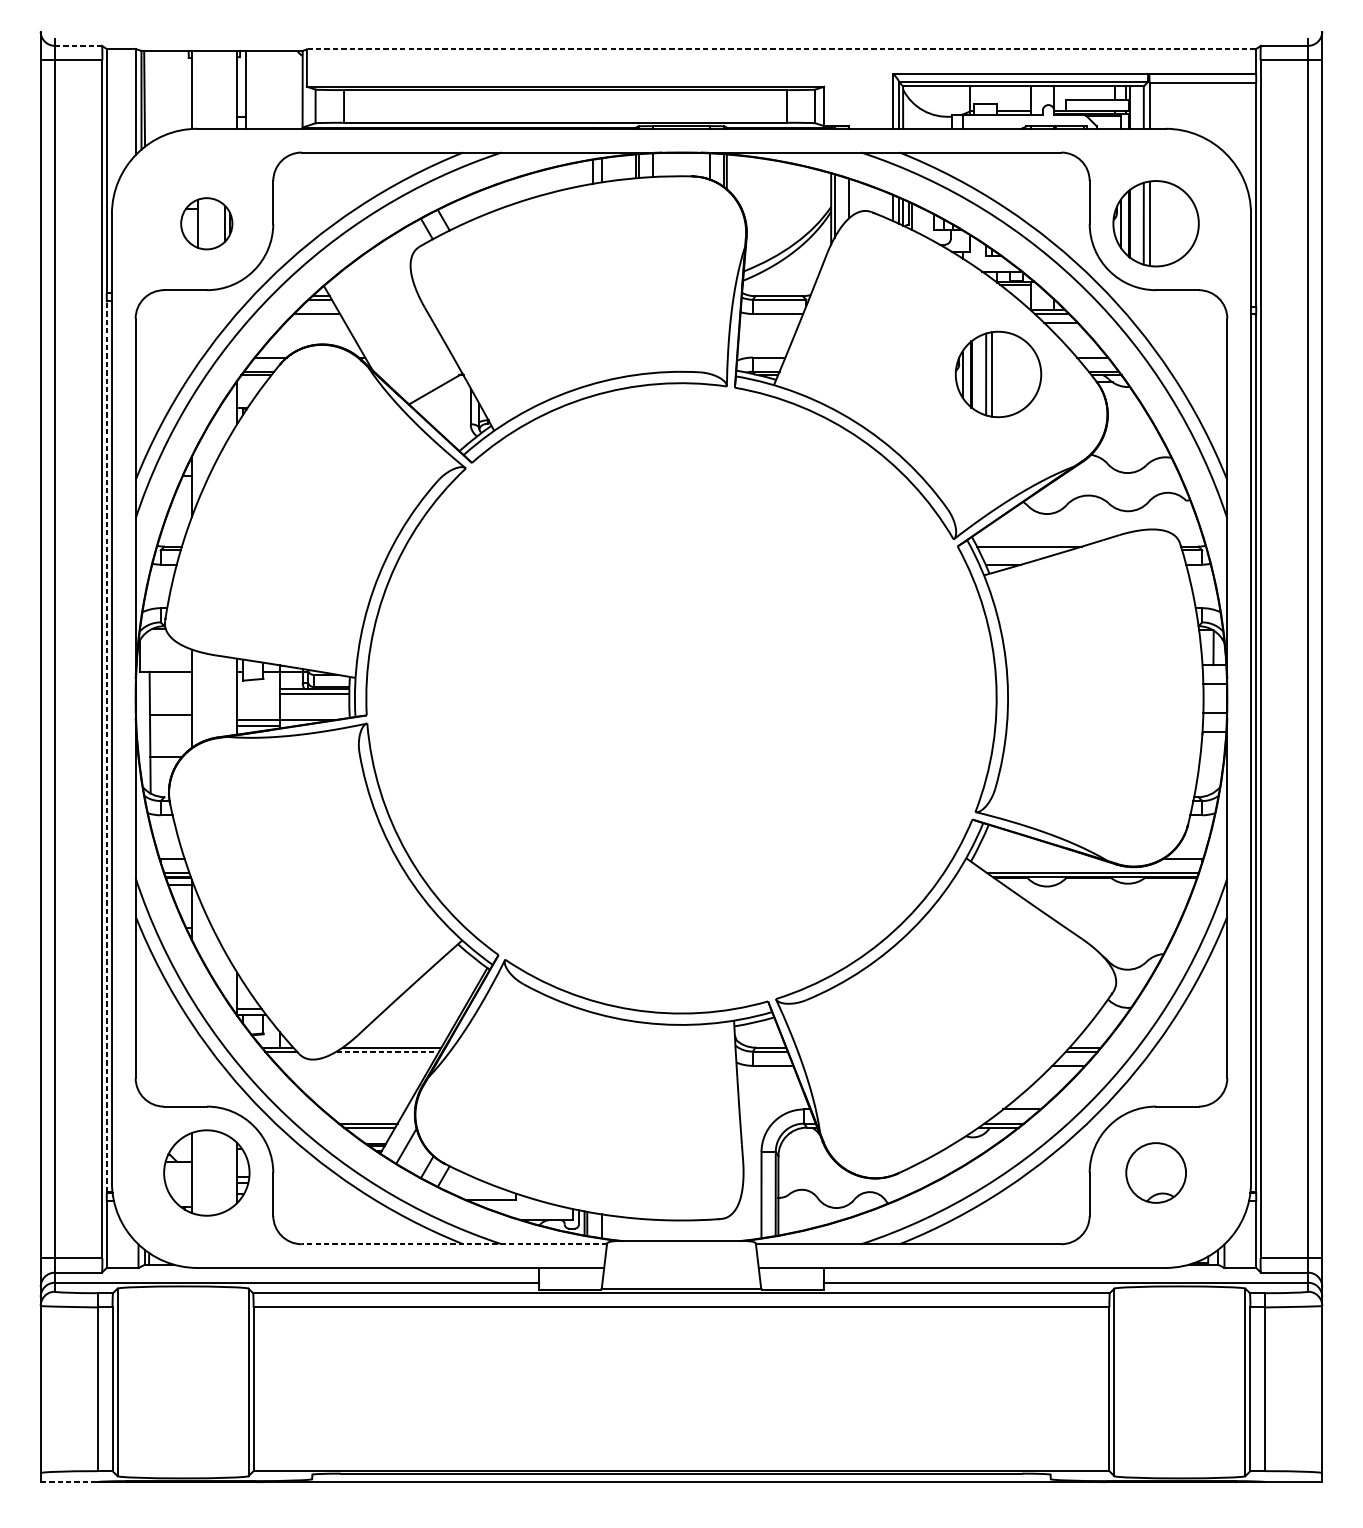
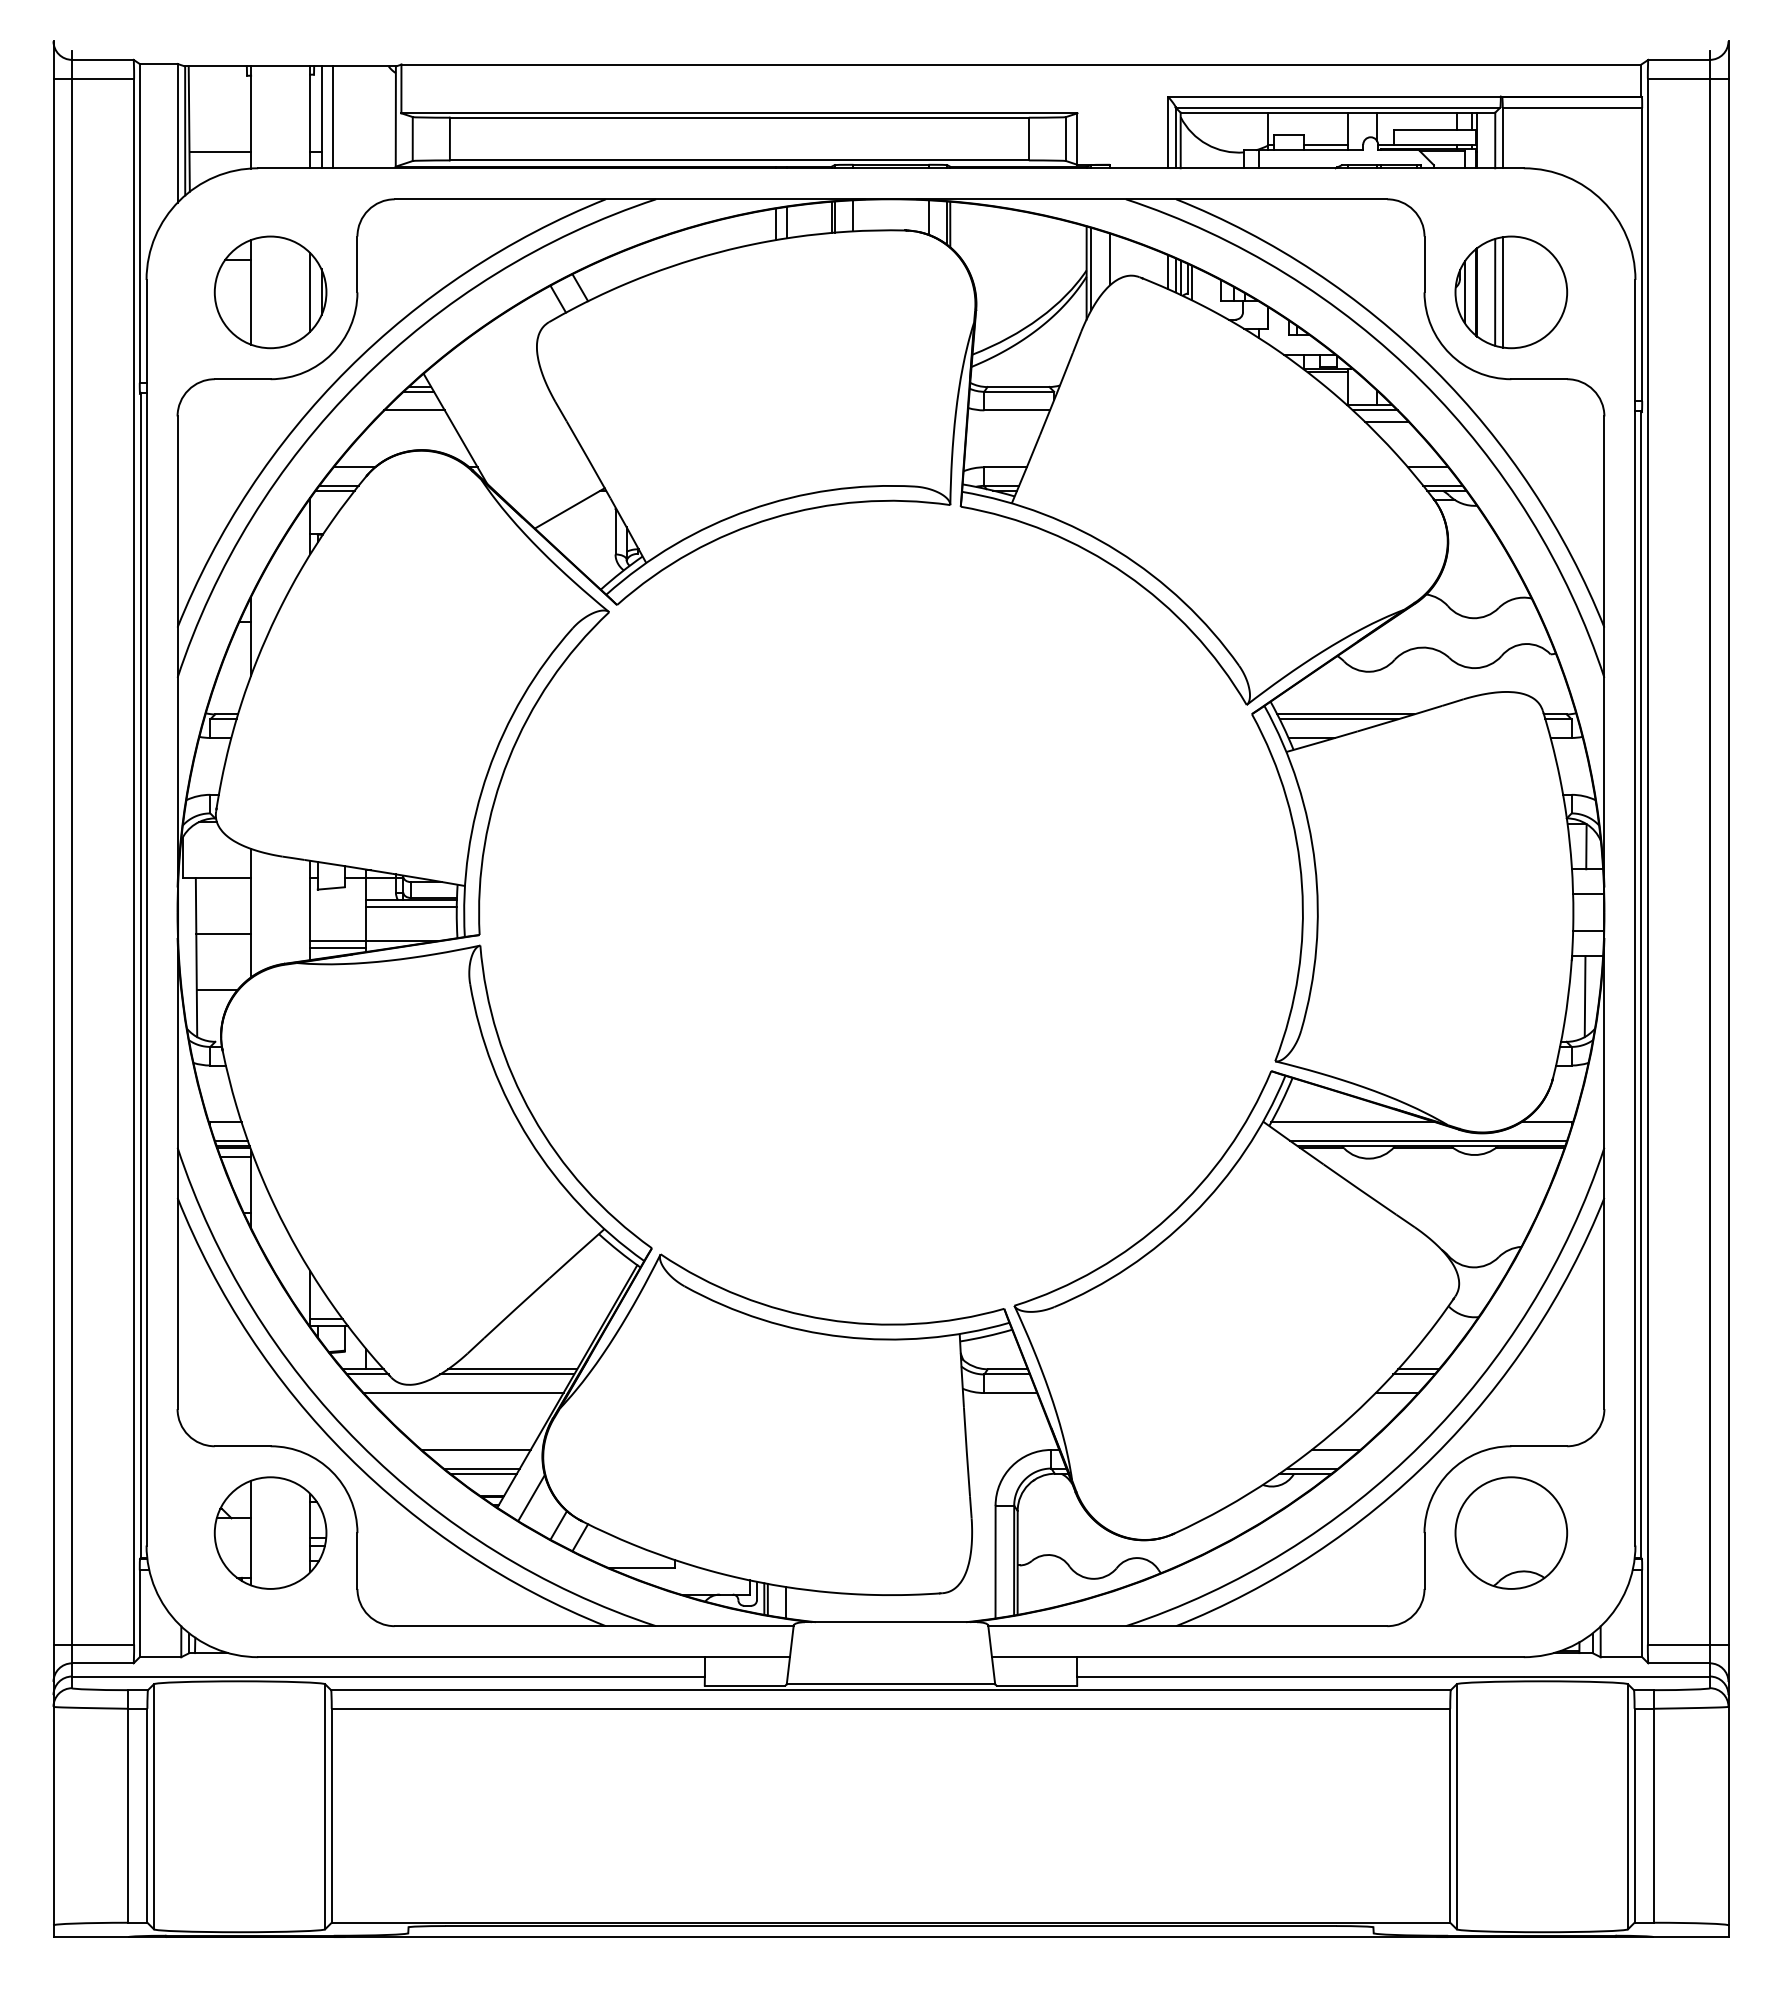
line: (78, 45) -> (102, 59), dashed -> solid
line: (781, 49) -> (1021, 64), dashed -> solid
line: (254, 89) -> (332, 117), added
line: (168, 116) -> (220, 152), added
part: (206, 223) -> (270, 292), size x1.67
part: (998, 374) -> (1305, 489), removed
line: (1023, 550) -> (1338, 719), added
line: (107, 746) -> (140, 975), dashed -> solid
line: (1212, 762) -> (1584, 996), added
line: (1035, 858) -> (1353, 1122), added
line: (388, 1051) -> (507, 1374), dashed -> solid
line: (354, 1066) -> (463, 1393), added
line: (363, 1109) -> (475, 1449), added
part: (1156, 1172) -> (1511, 1532), size x1.43
line: (453, 1244) -> (593, 1626), dashed -> solid
line: (69, 1482) -> (91, 1937), dashed -> solid

